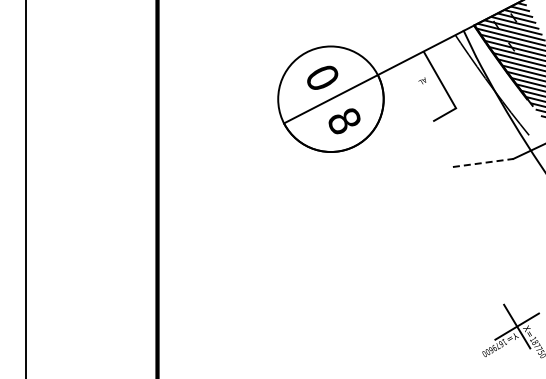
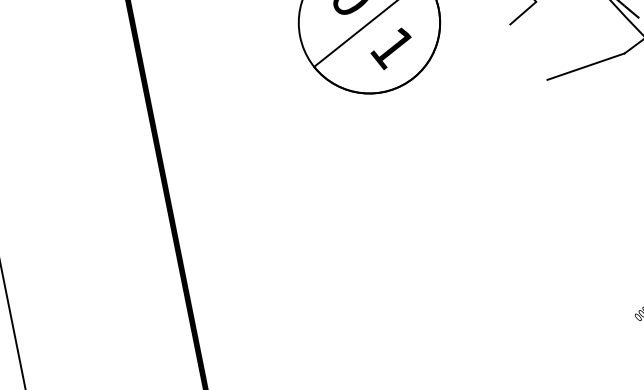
text: (343, 121) -> (391, 48), 8 -> 1
line: (483, 162) -> (586, 65), dashed -> solid

